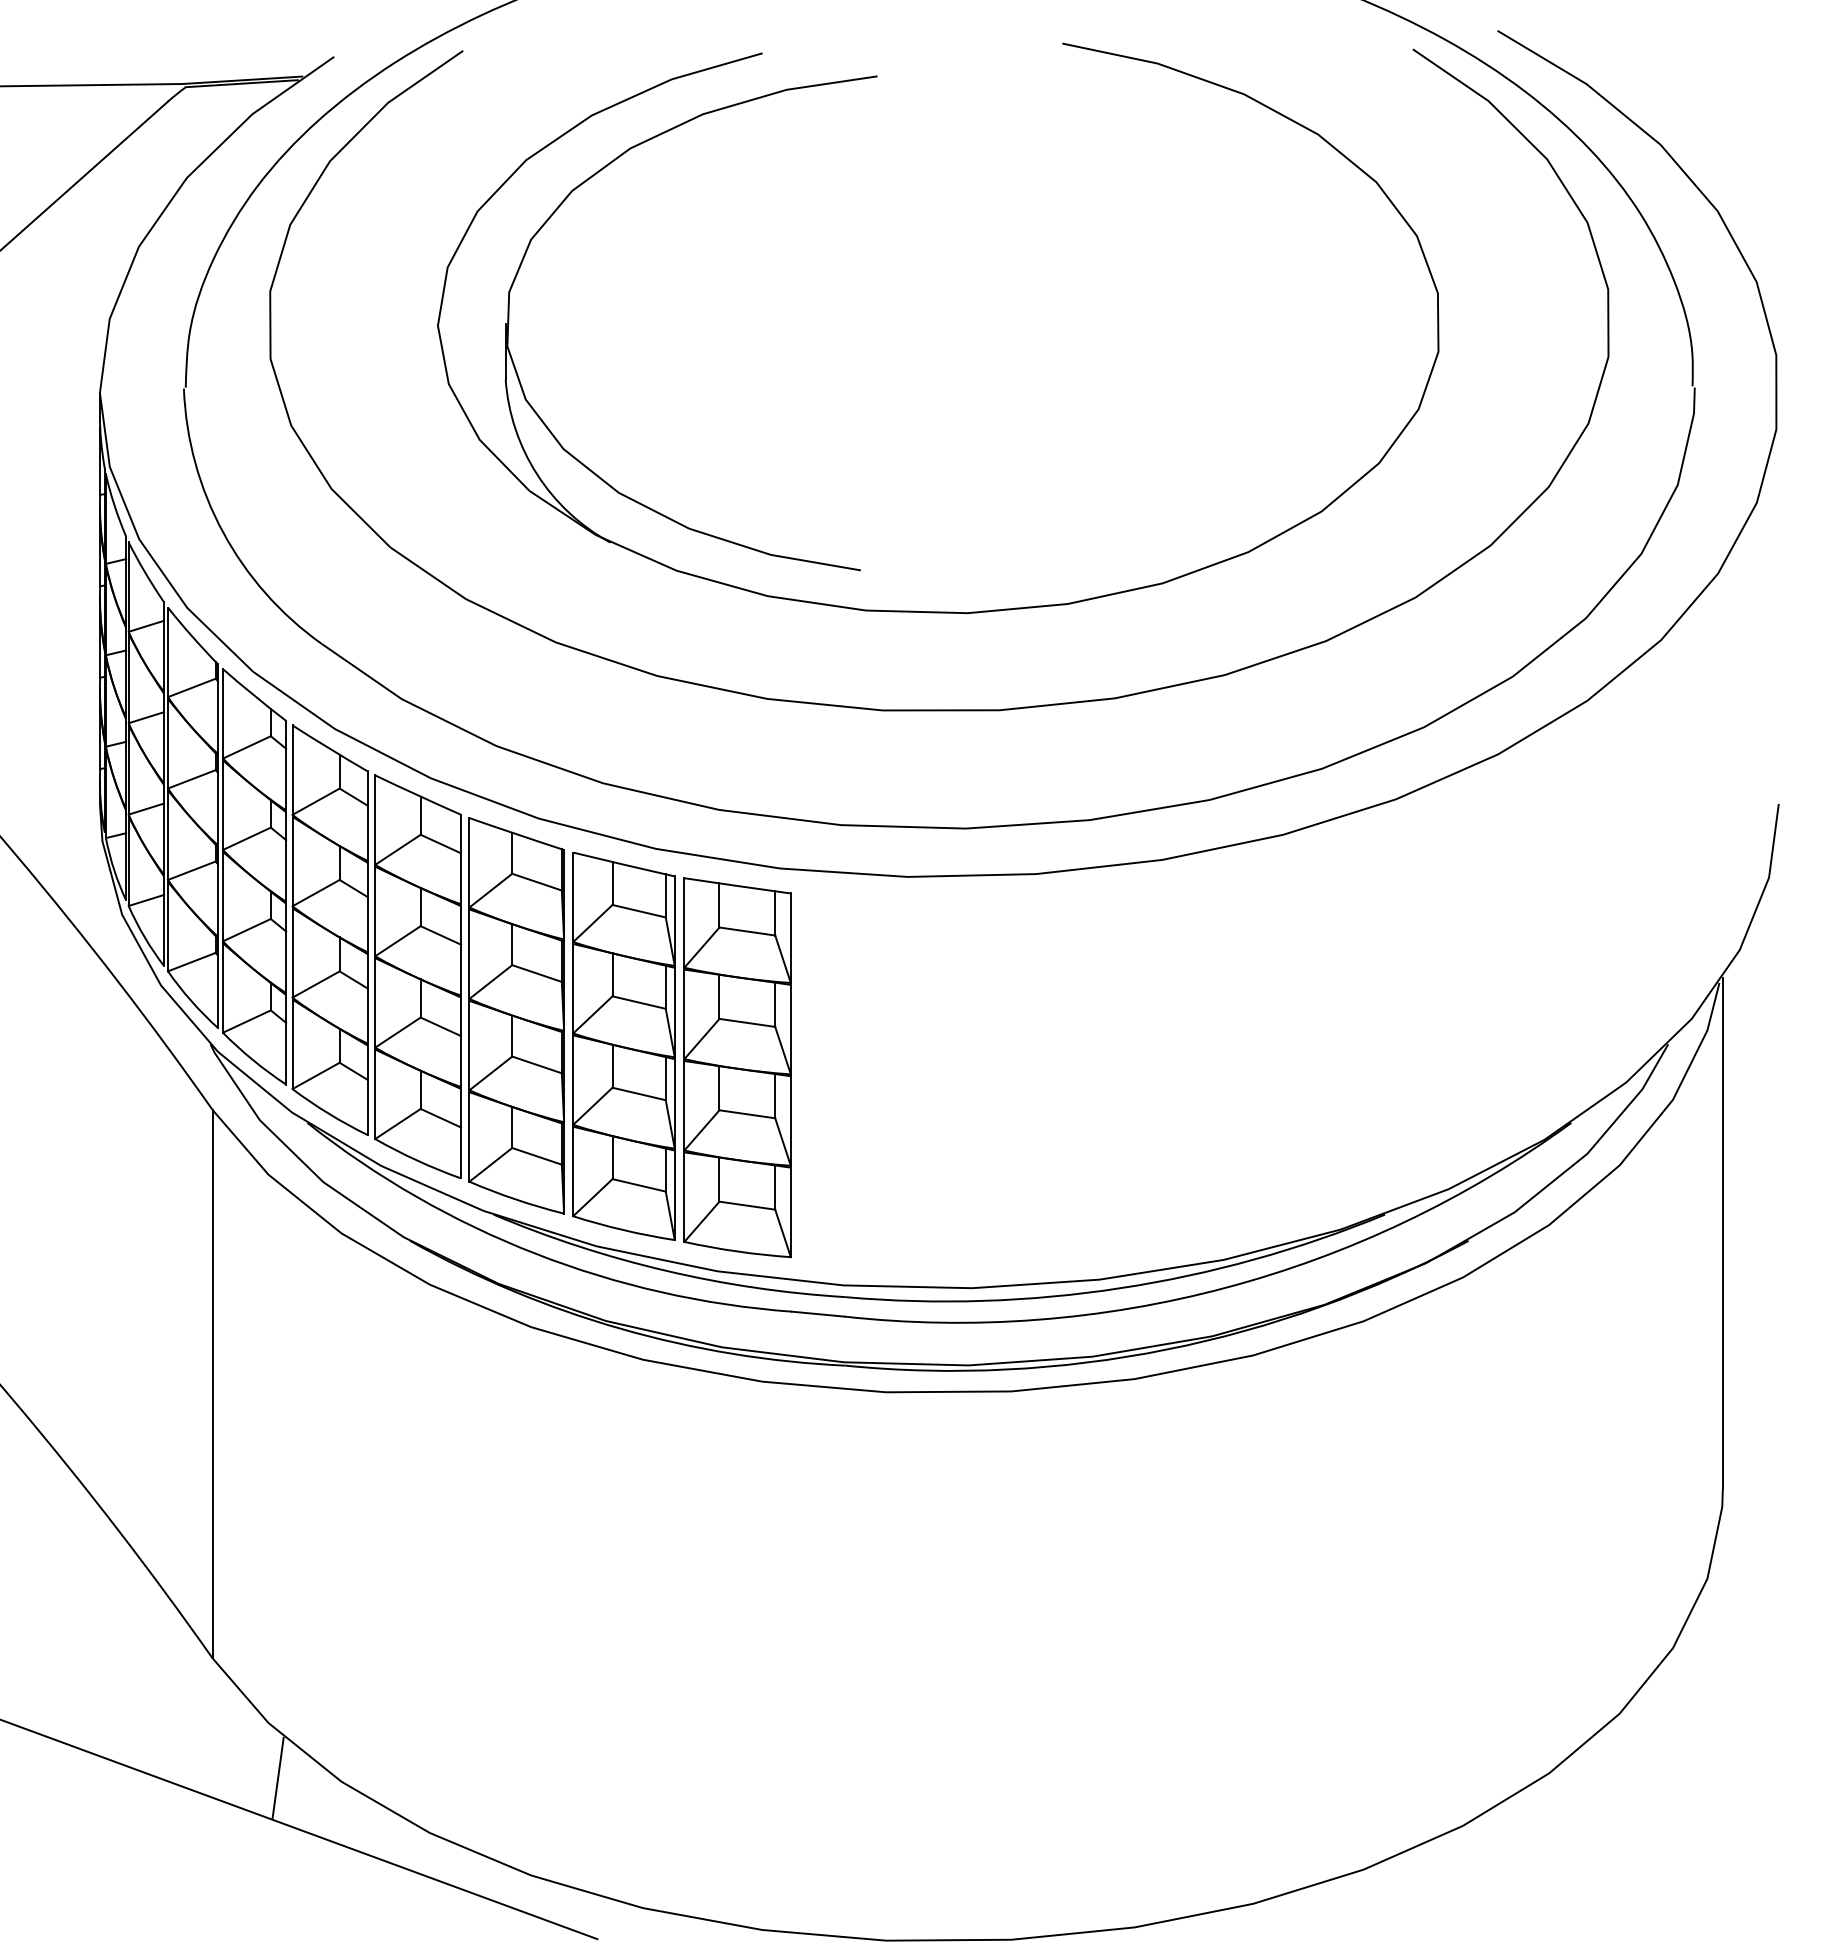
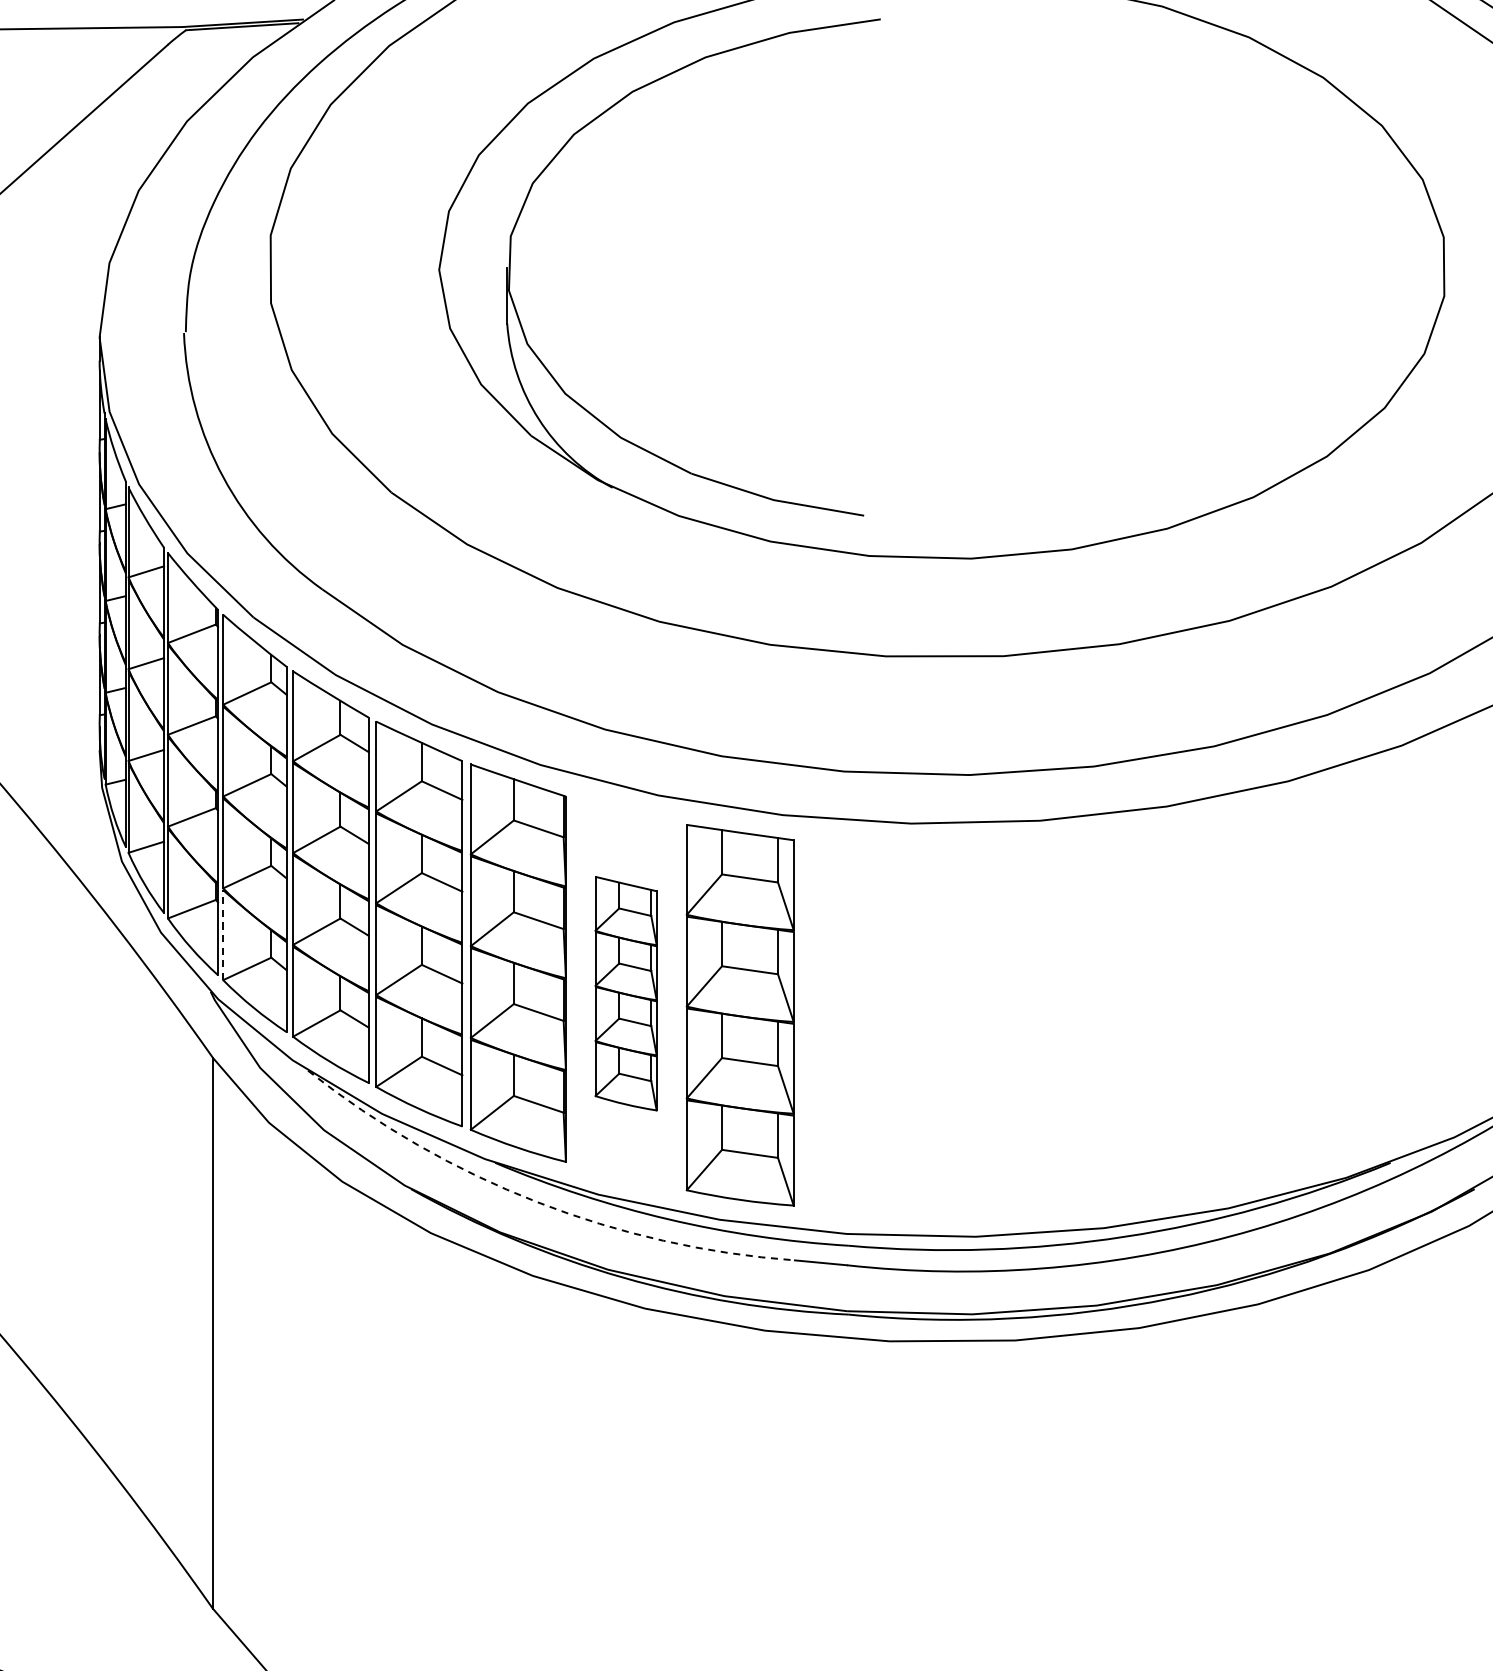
line: (222, 987) -> (222, 934), solid -> dashed
part: (623, 1045) -> (625, 992), size x0.6
arc: (535, 1253) -> (537, 1201), solid -> dashed

